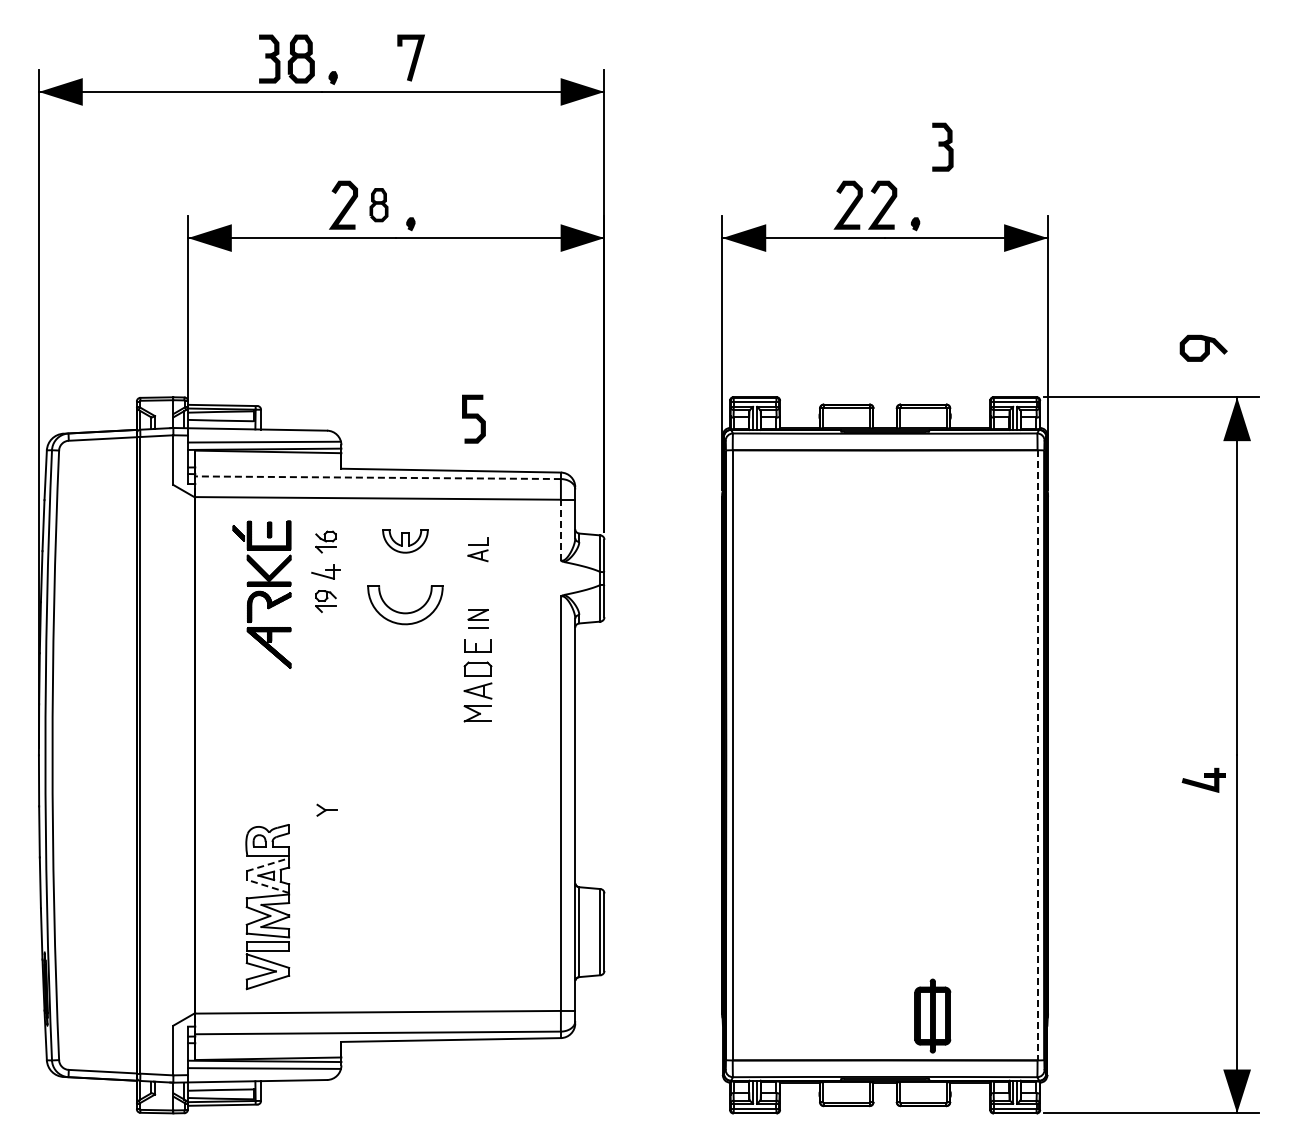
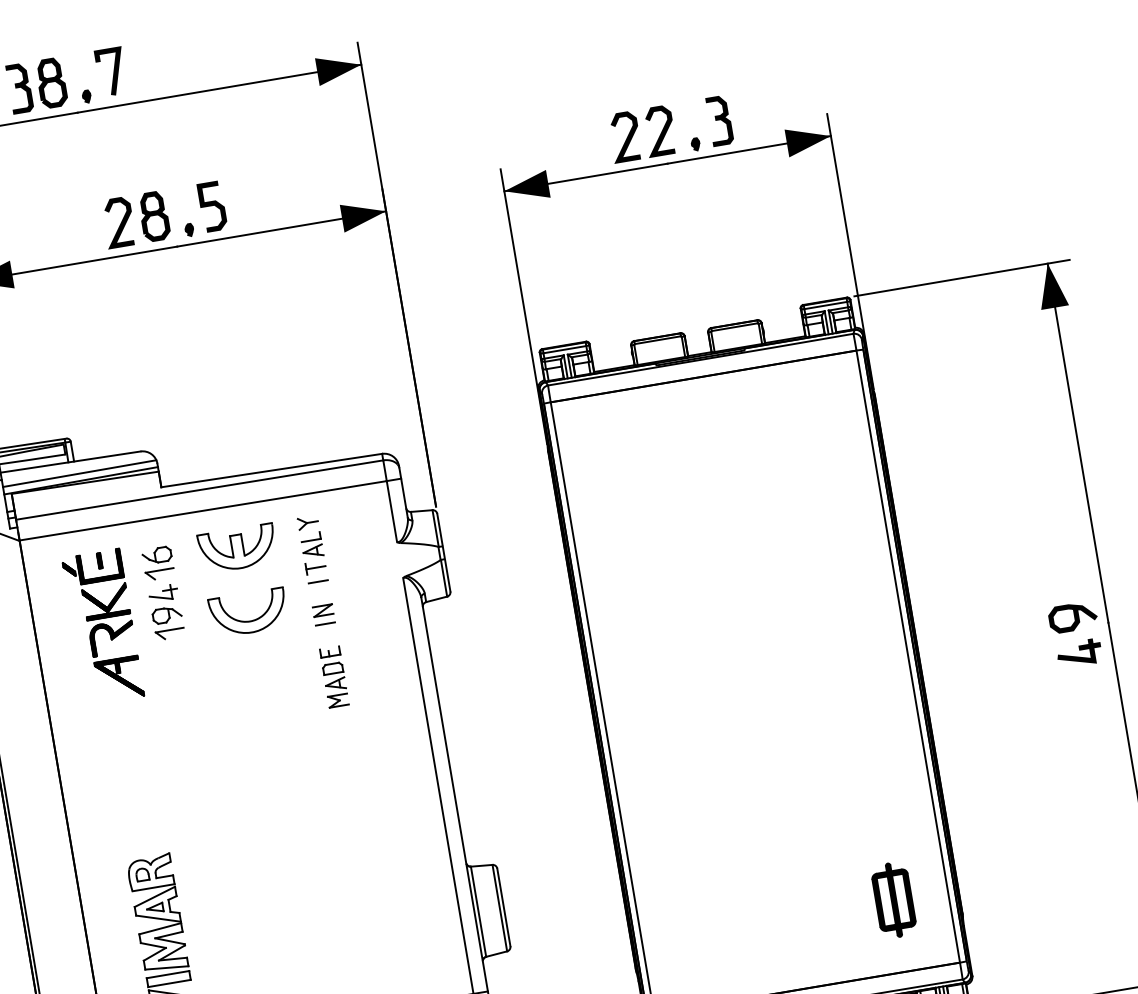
line: (412, 59) -> (113, 73), moved
part: (942, 146) -> (719, 120), moved
part: (378, 204) -> (153, 215), size x1.43
curve: (1204, 347) -> (1073, 616), moved
curve: (473, 418) -> (211, 206), moved
line: (378, 477) -> (200, 489), dashed -> solid
line: (560, 529) -> (391, 511), dashed -> solid
part: (325, 541) -> (157, 562), size x1.43
part: (405, 541) -> (237, 549), size x1.67
part: (478, 576) -> (317, 572), added
part: (325, 601) -> (167, 623), size x1.43
part: (477, 681) -> (333, 677), size x0.71
line: (1037, 755) -> (908, 656), dashed -> solid
part: (326, 809) -> (307, 522), moved
line: (268, 864) -> (155, 896), dashed -> solid
line: (267, 886) -> (158, 918), dashed -> solid
part: (932, 1015) -> (893, 899), moved

